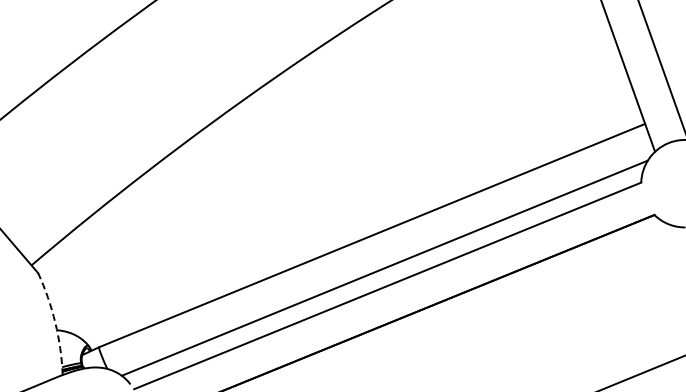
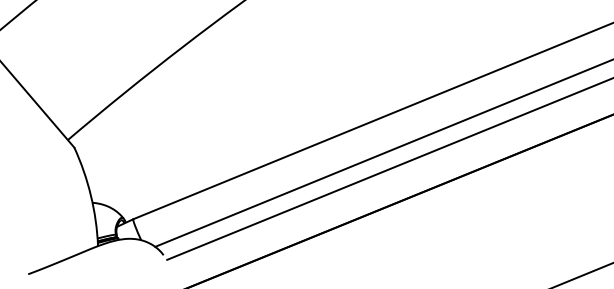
arc: (55, 322) -> (91, 195), dashed -> solid

